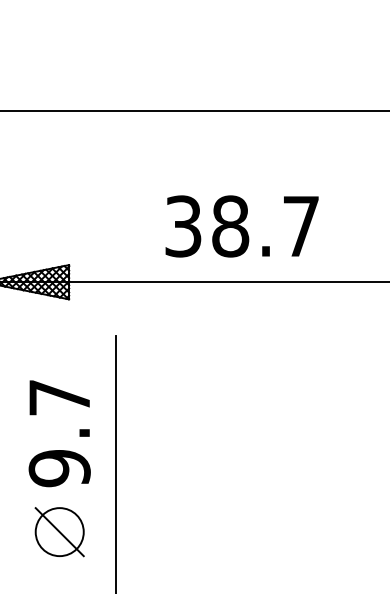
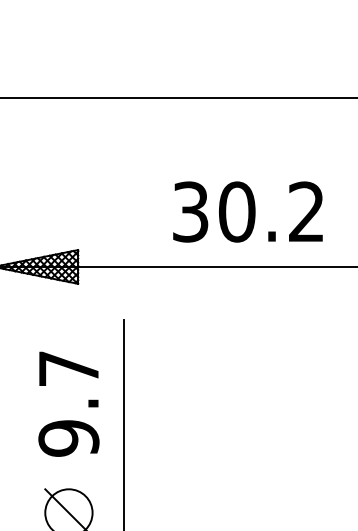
text: (265, 226) -> (271, 212), 38.7 -> 30.2
text: (59, 433) -> (68, 404), moved

